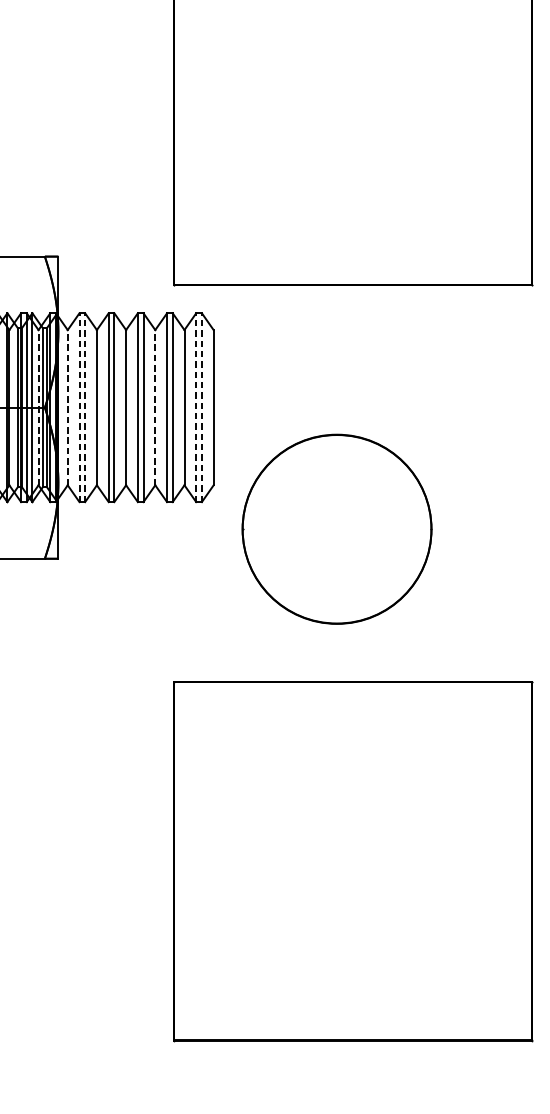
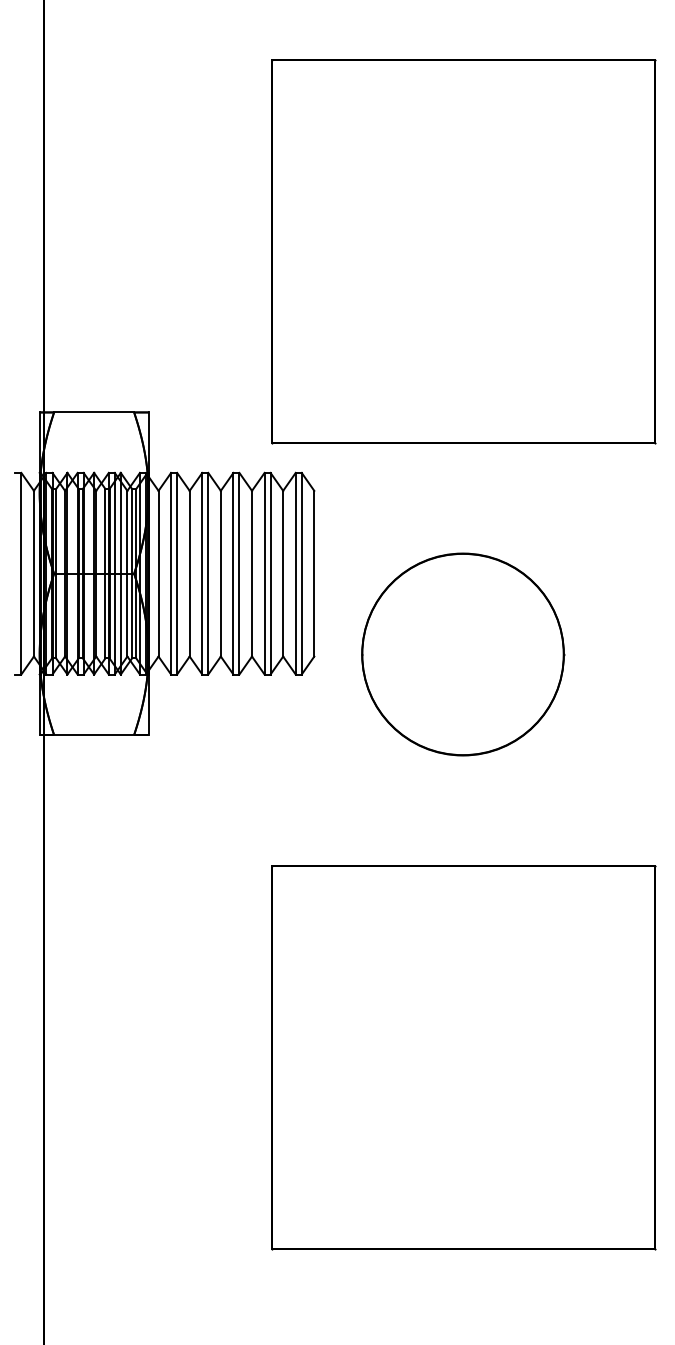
line: (38, 407) -> (127, 573), dashed -> solid
line: (67, 407) -> (158, 573), dashed -> solid
line: (79, 407) -> (171, 573), dashed -> solid
line: (85, 407) -> (177, 573), dashed -> solid
line: (155, 407) -> (252, 573), dashed -> solid
line: (196, 407) -> (295, 573), dashed -> solid
line: (201, 407) -> (301, 573), dashed -> solid
part: (337, 529) -> (463, 654), moved

